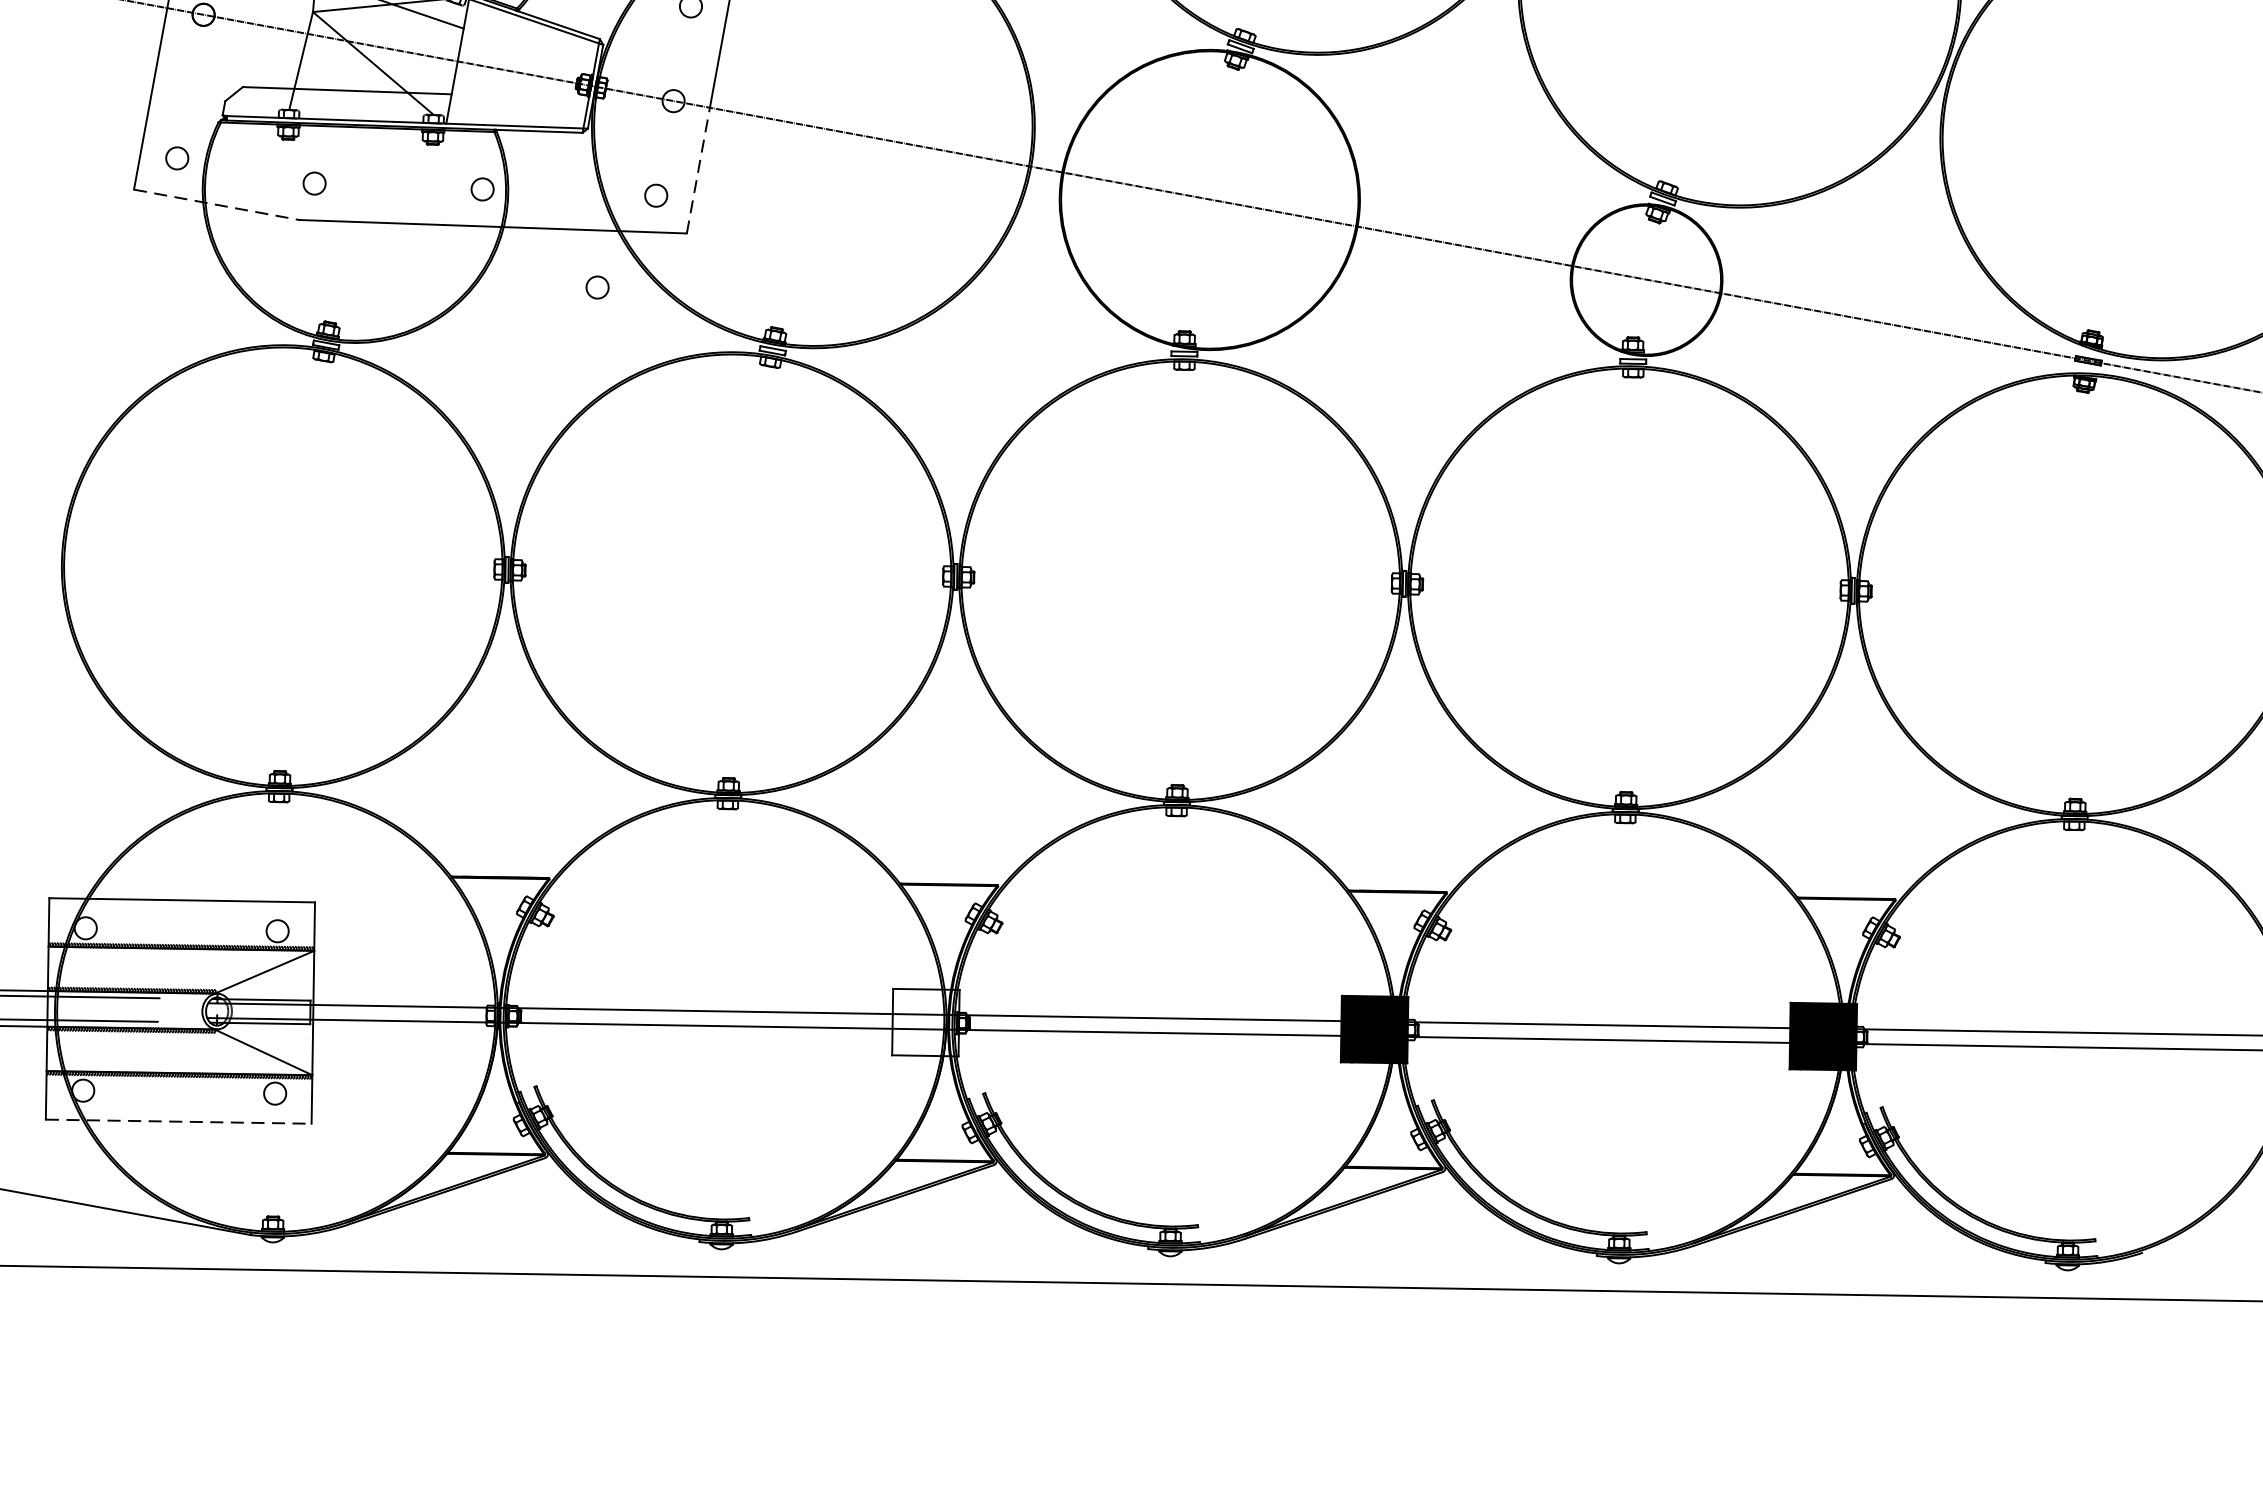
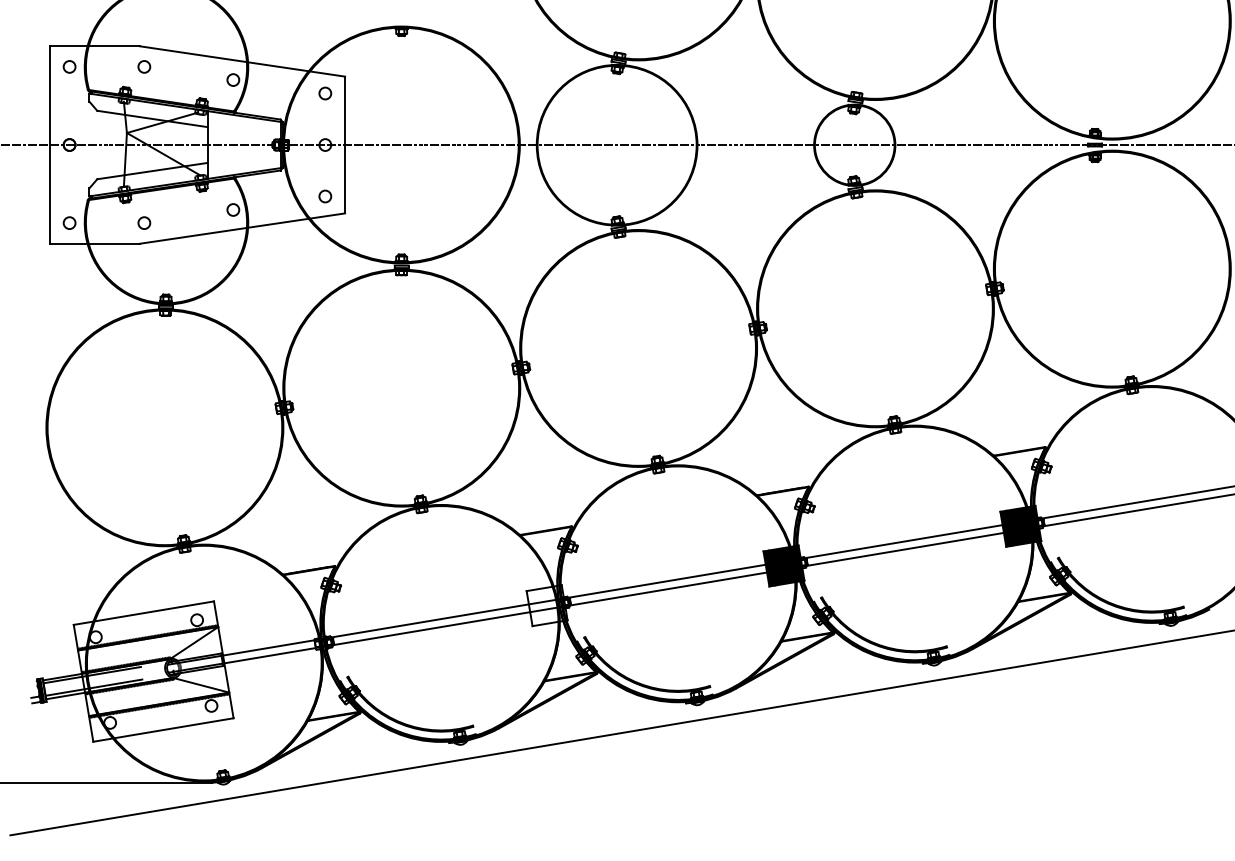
line: (699, 169) -> (345, 178), dashed -> solid
line: (217, 204) -> (95, 243), dashed -> solid
circle: (597, 287) -> (303, 250), removed
line: (178, 1120) -> (163, 729), dashed -> solid

